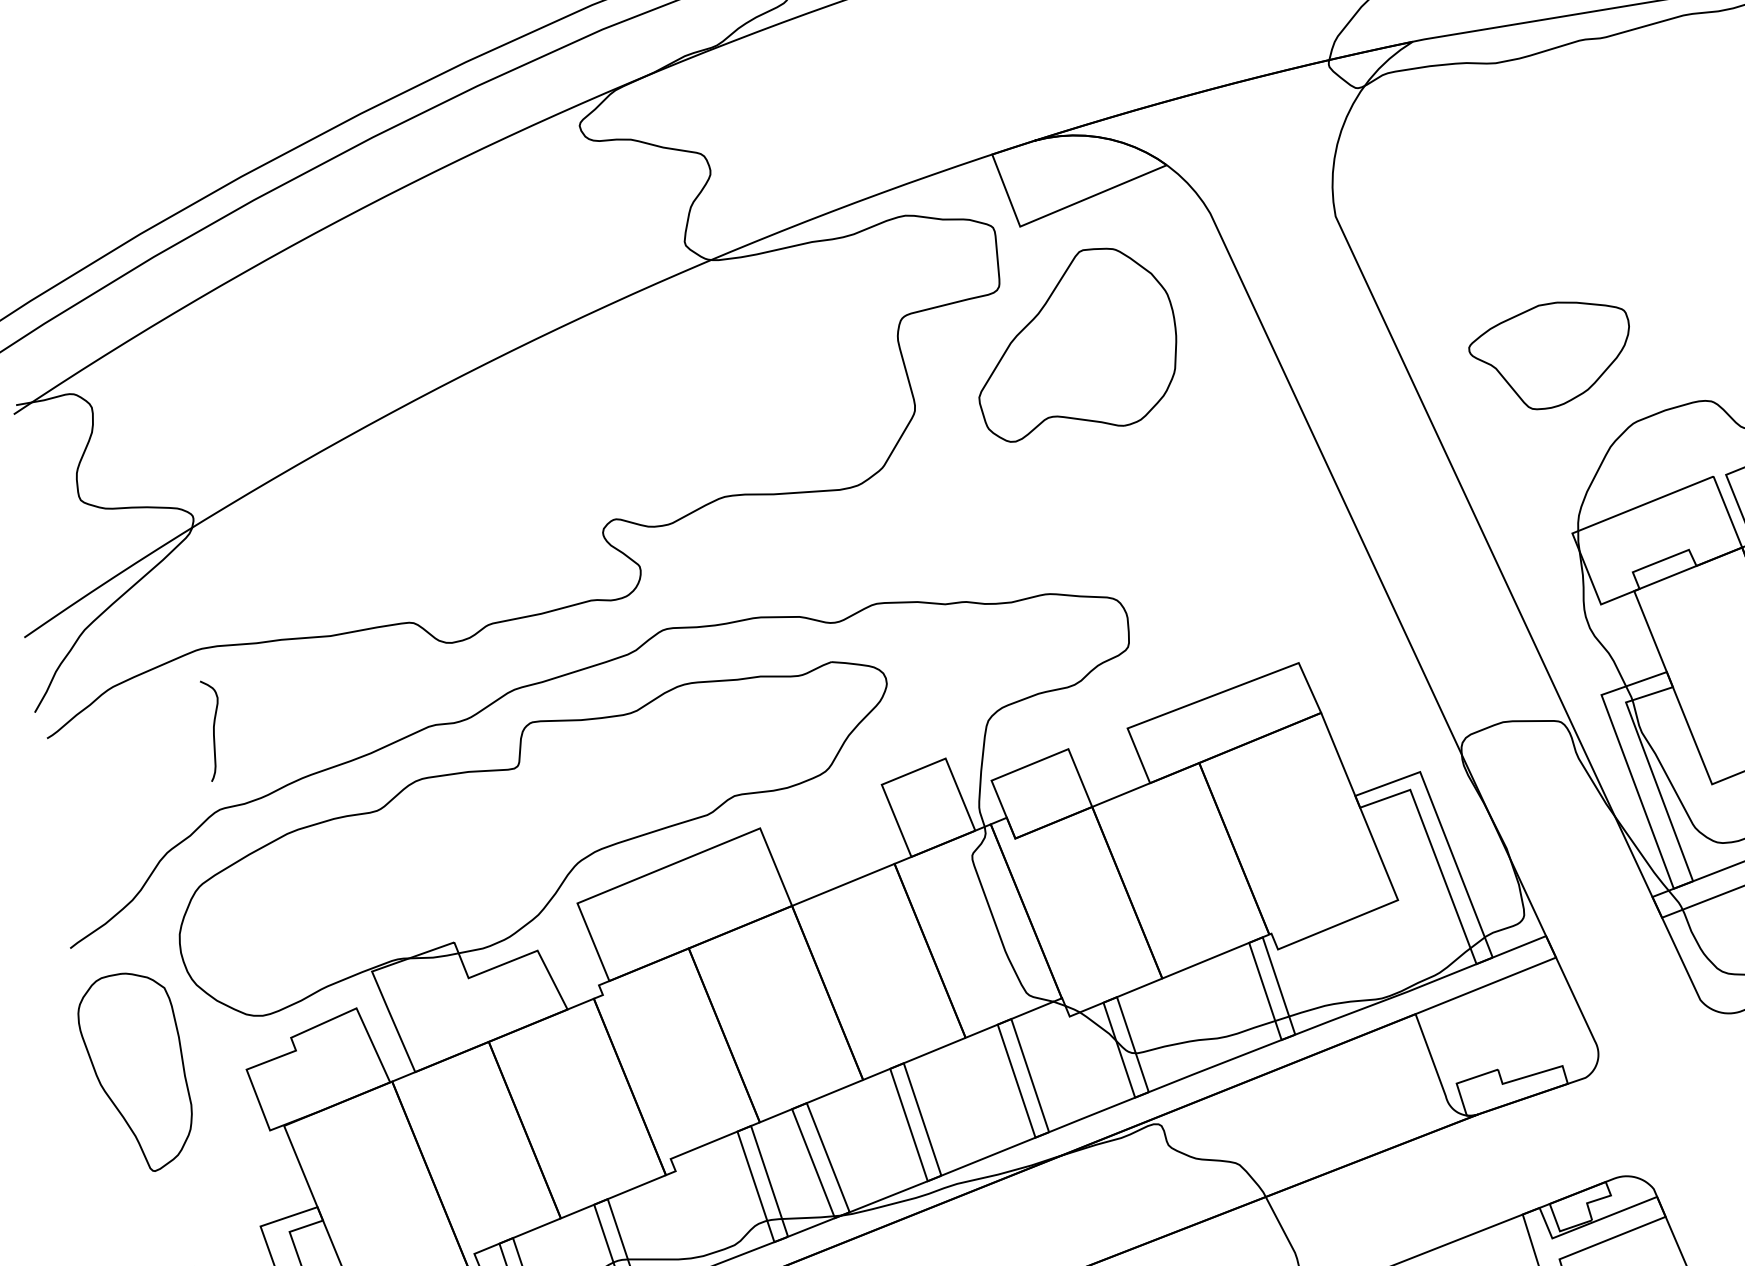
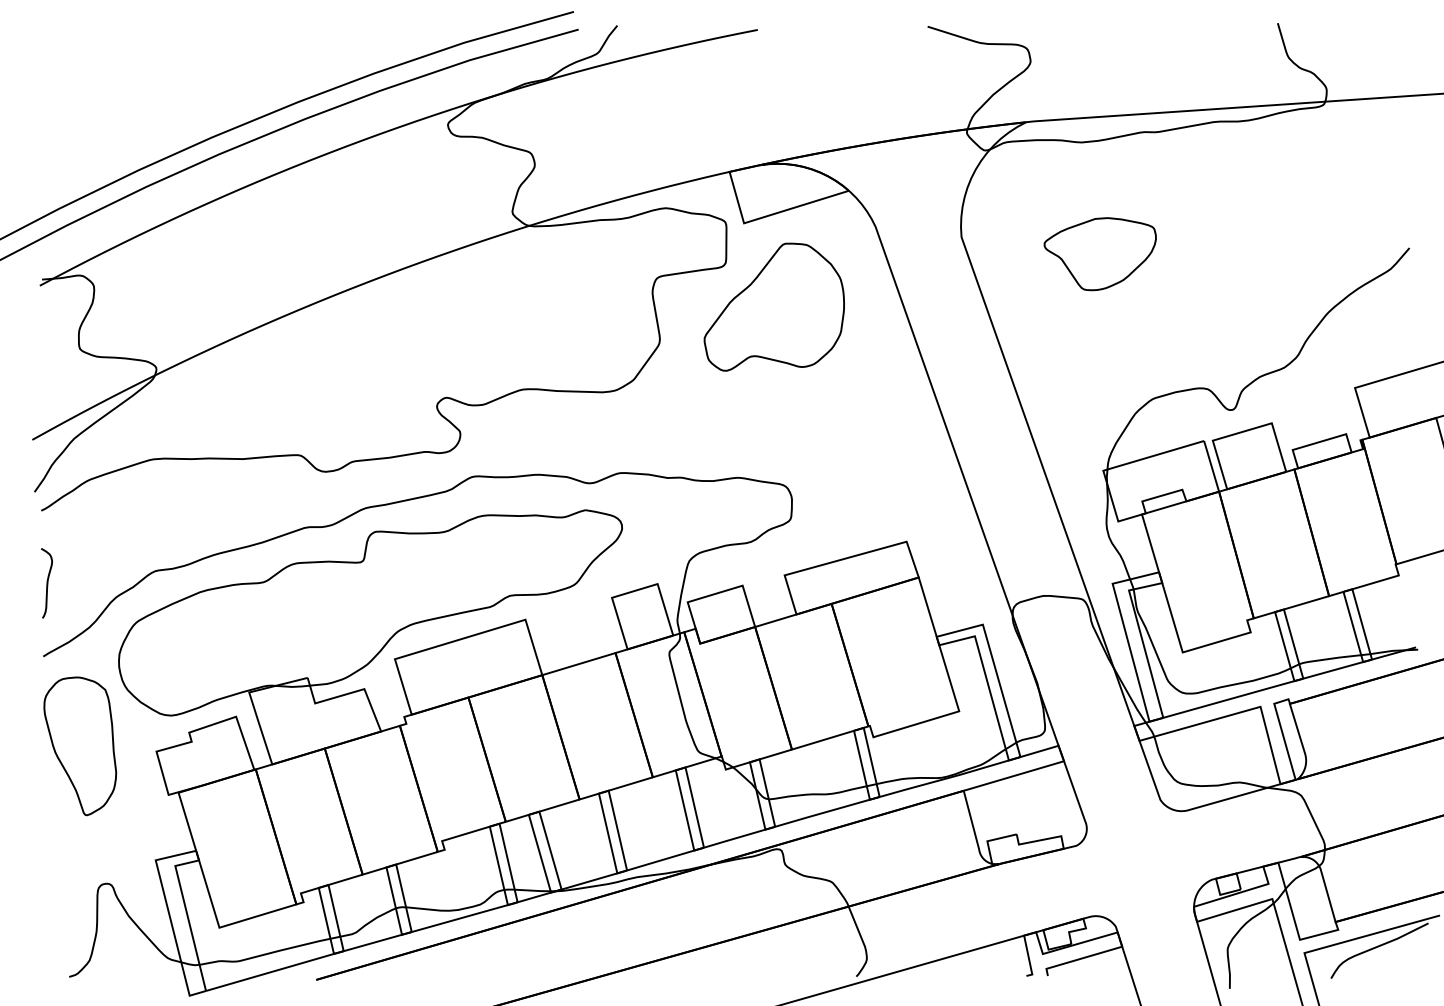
part: (1549, 356) -> (1099, 254), moved
curve: (213, 730) -> (47, 583), moved

